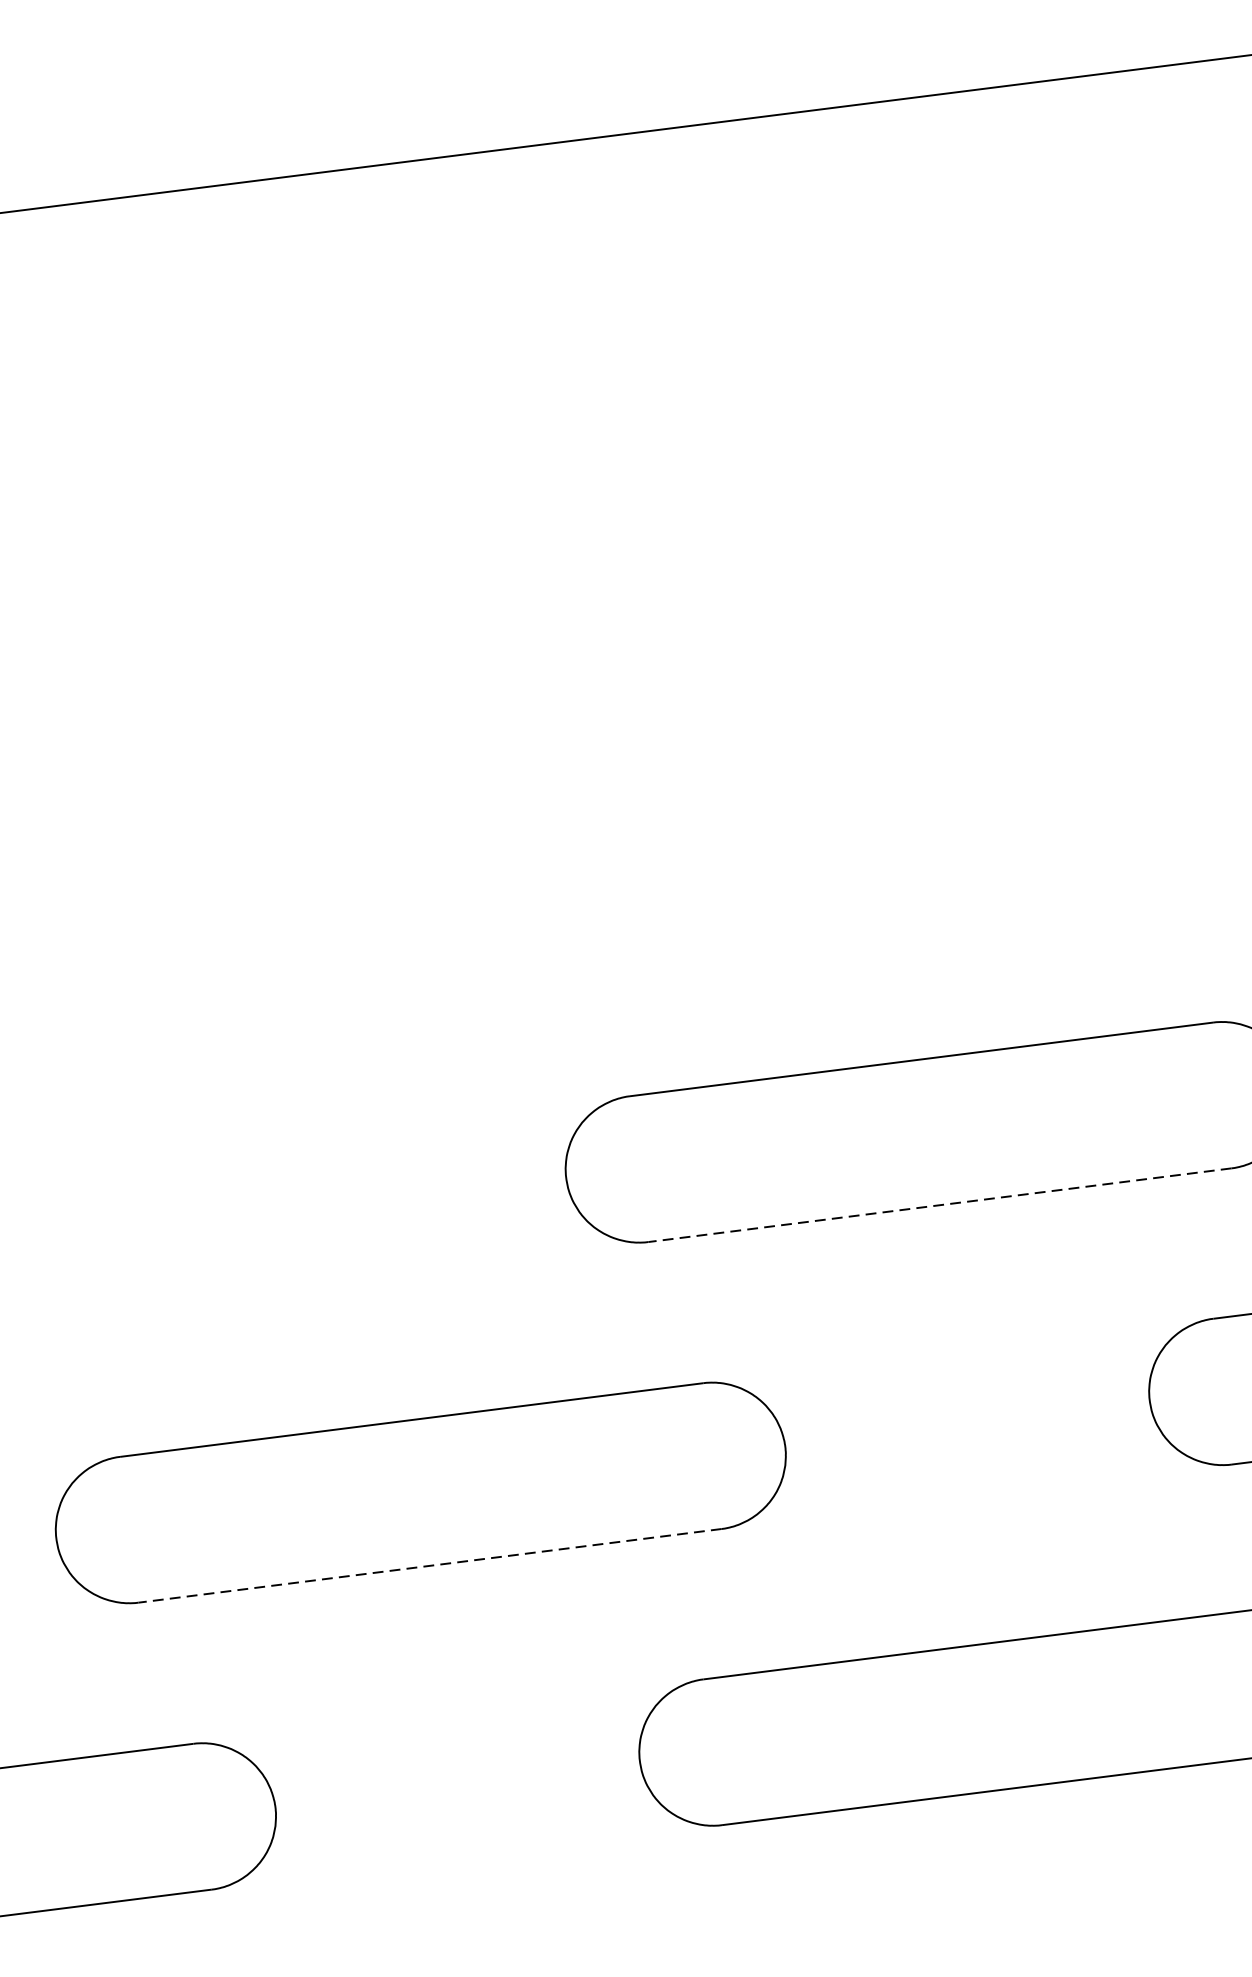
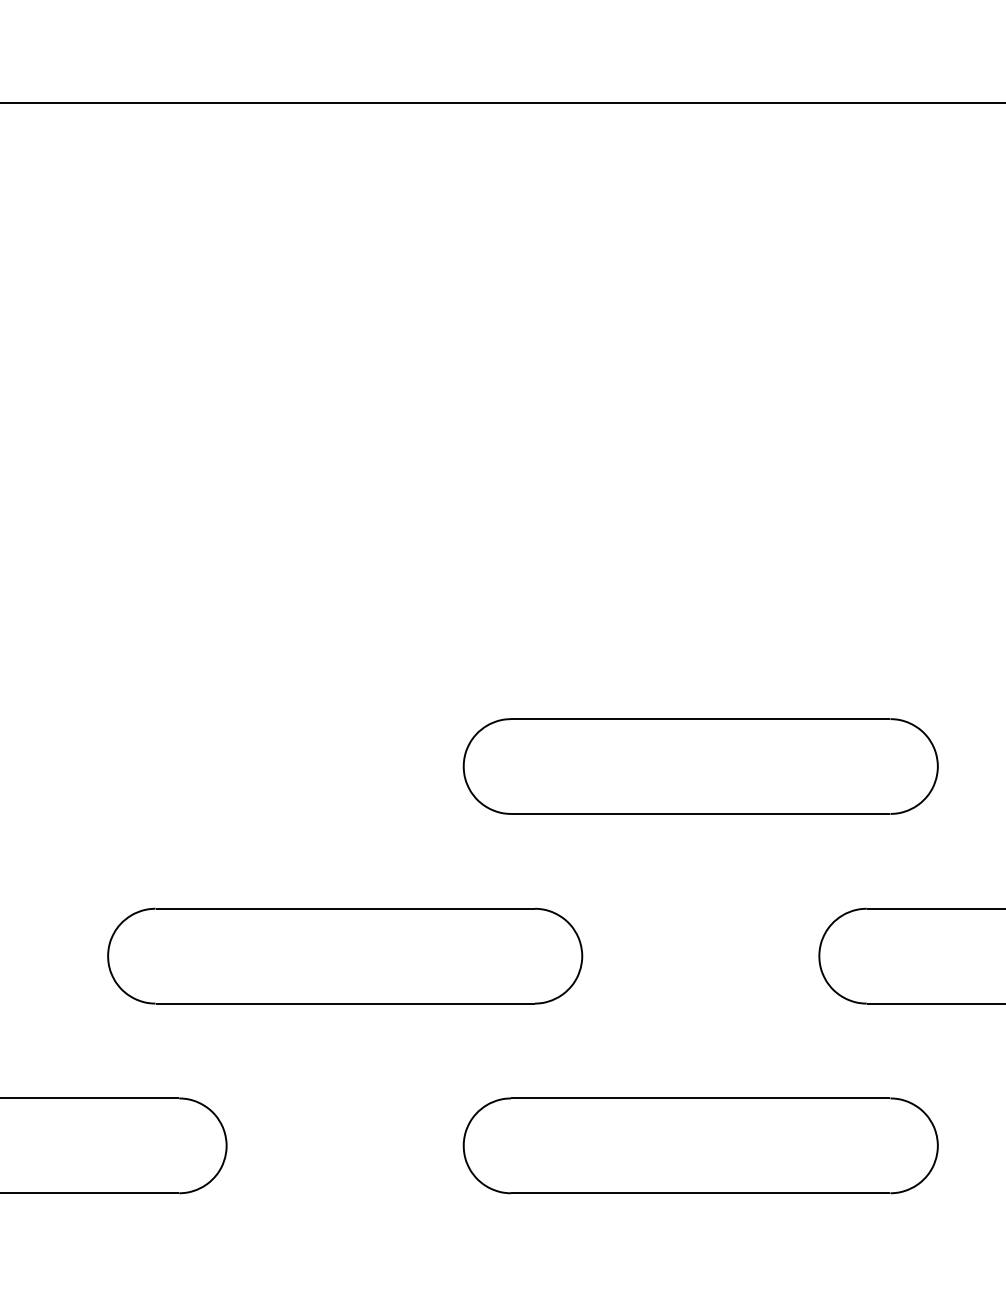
line: (939, 1204) -> (700, 813), dashed -> solid
line: (430, 1565) -> (345, 1003), dashed -> solid

